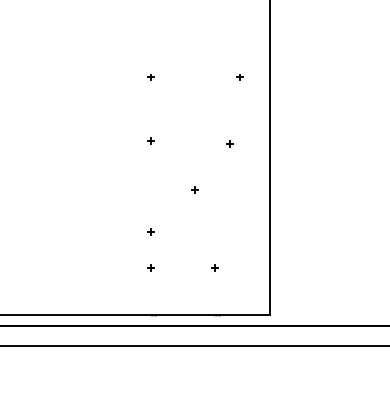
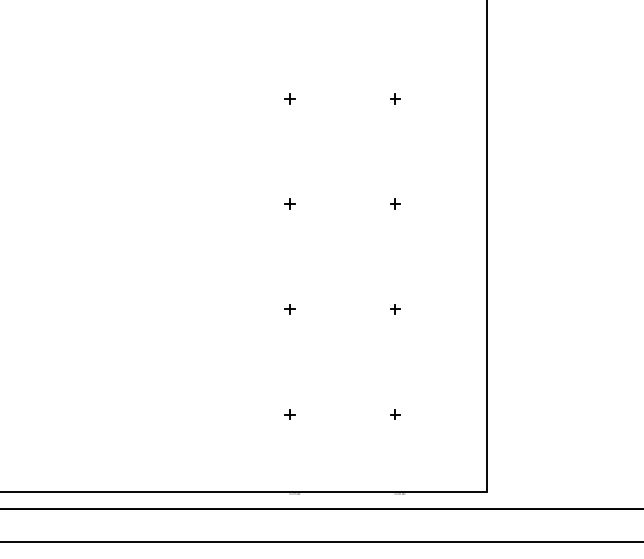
part: (239, 77) -> (394, 99), moved
part: (229, 143) -> (394, 203), moved
part: (194, 189) -> (394, 309), moved
part: (150, 231) -> (289, 309), moved

